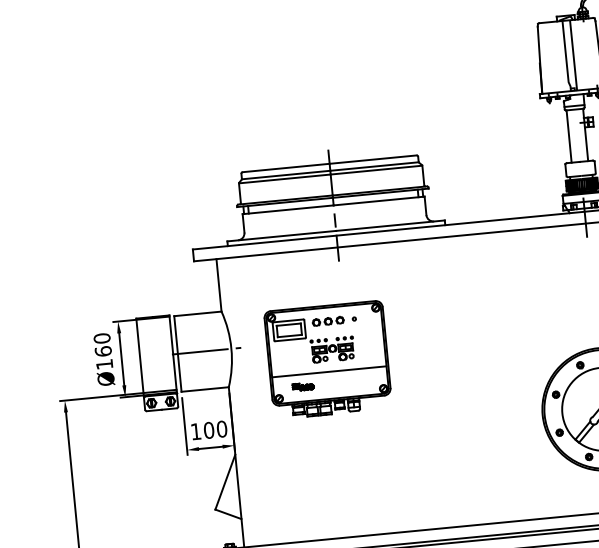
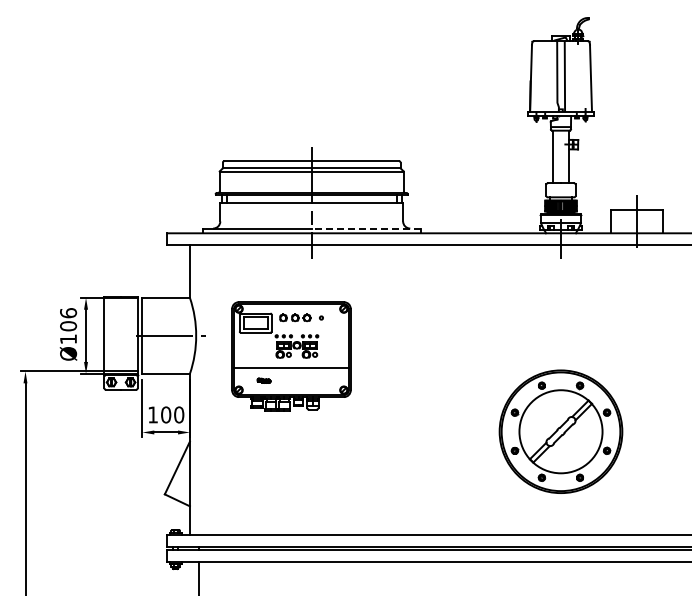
line: (390, 225) -> (366, 228), solid -> dashed
text: (102, 344) -> (68, 319), Ø160 -> Ø106
part: (302, 386) -> (263, 380), size x0.6

